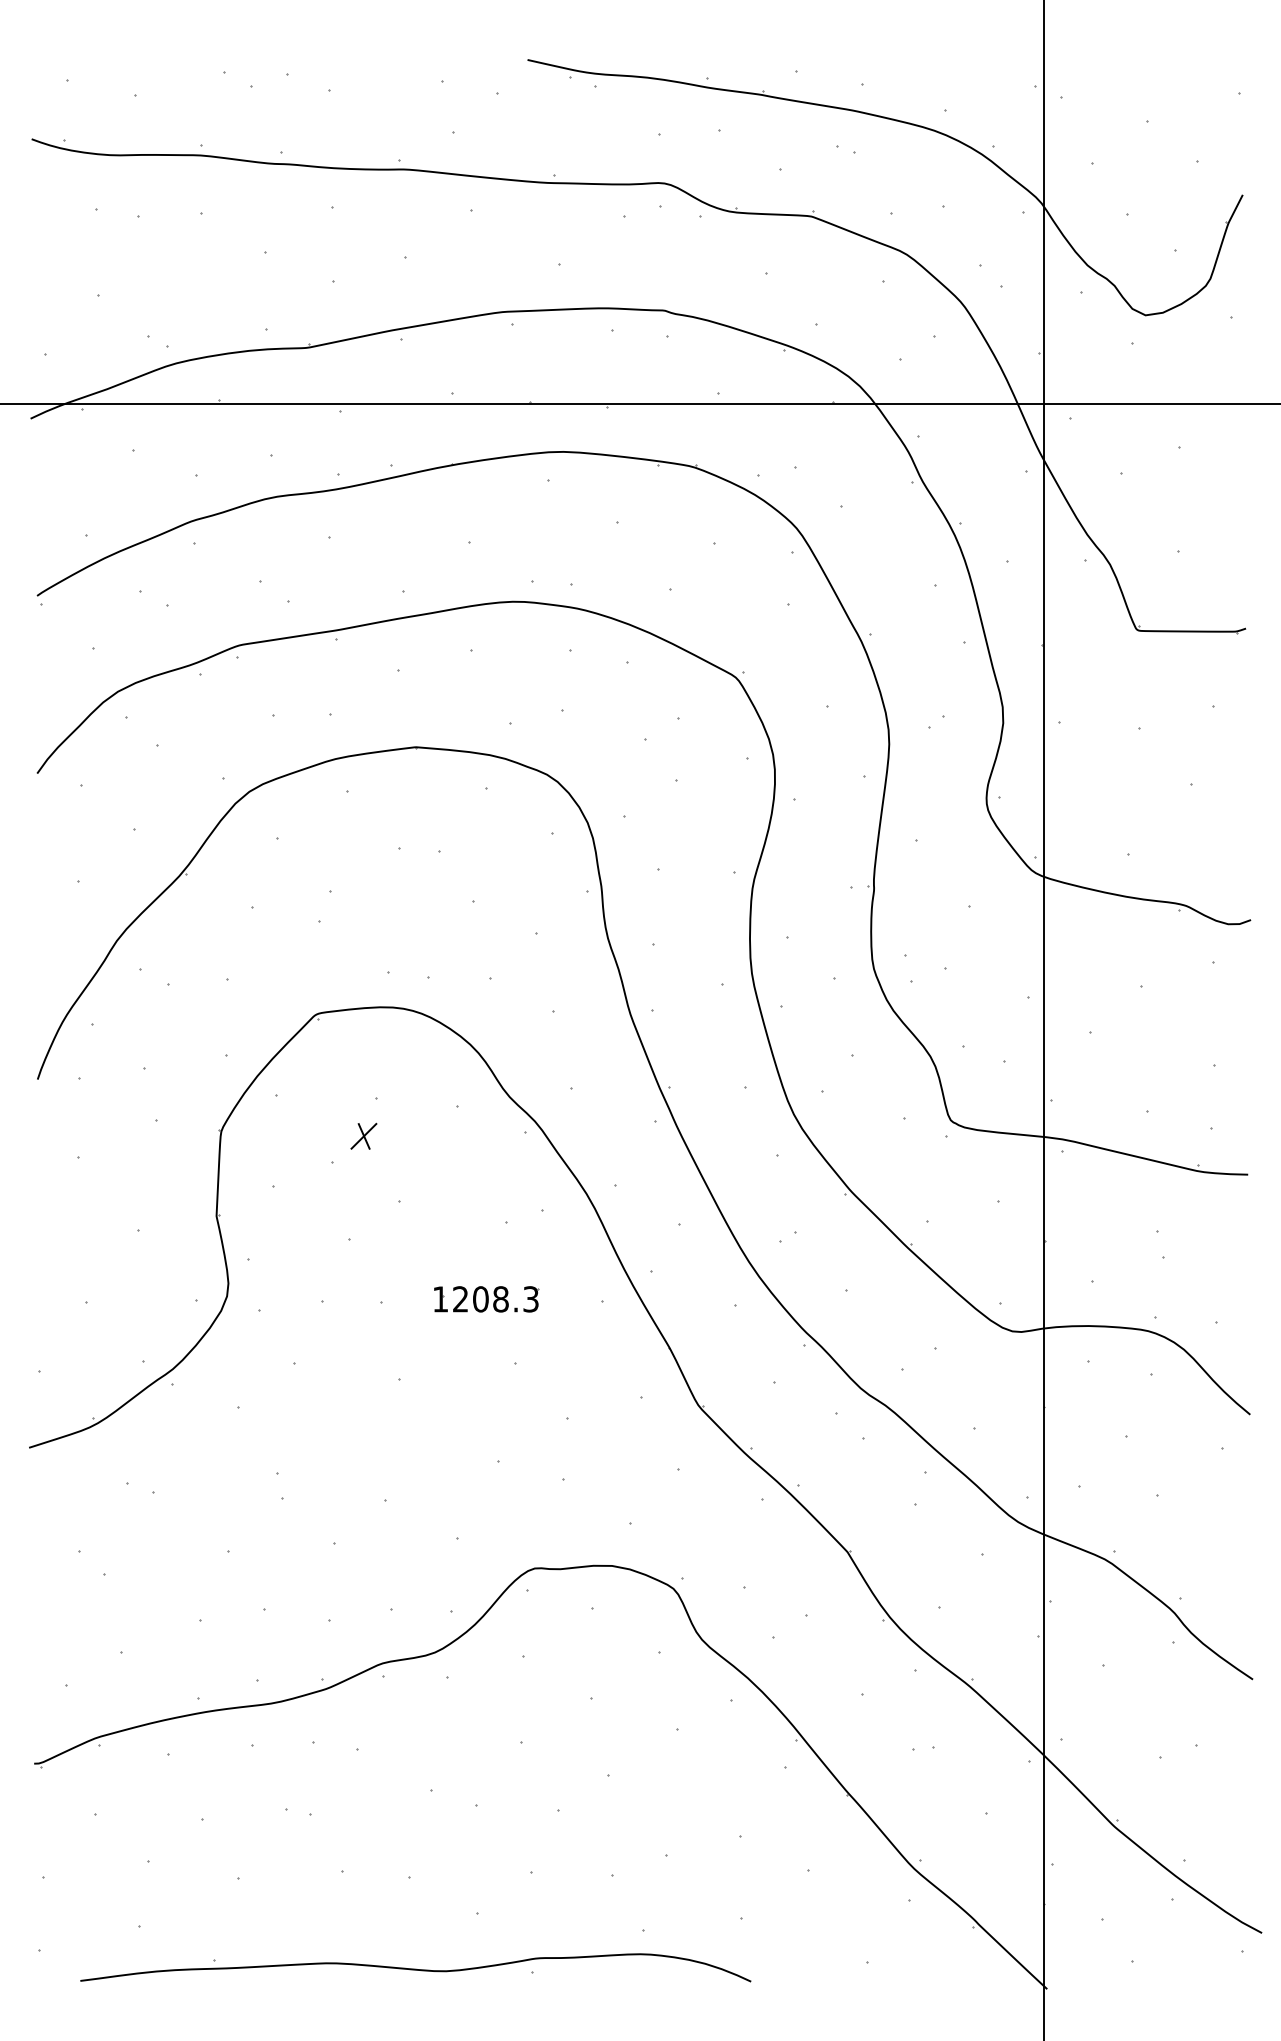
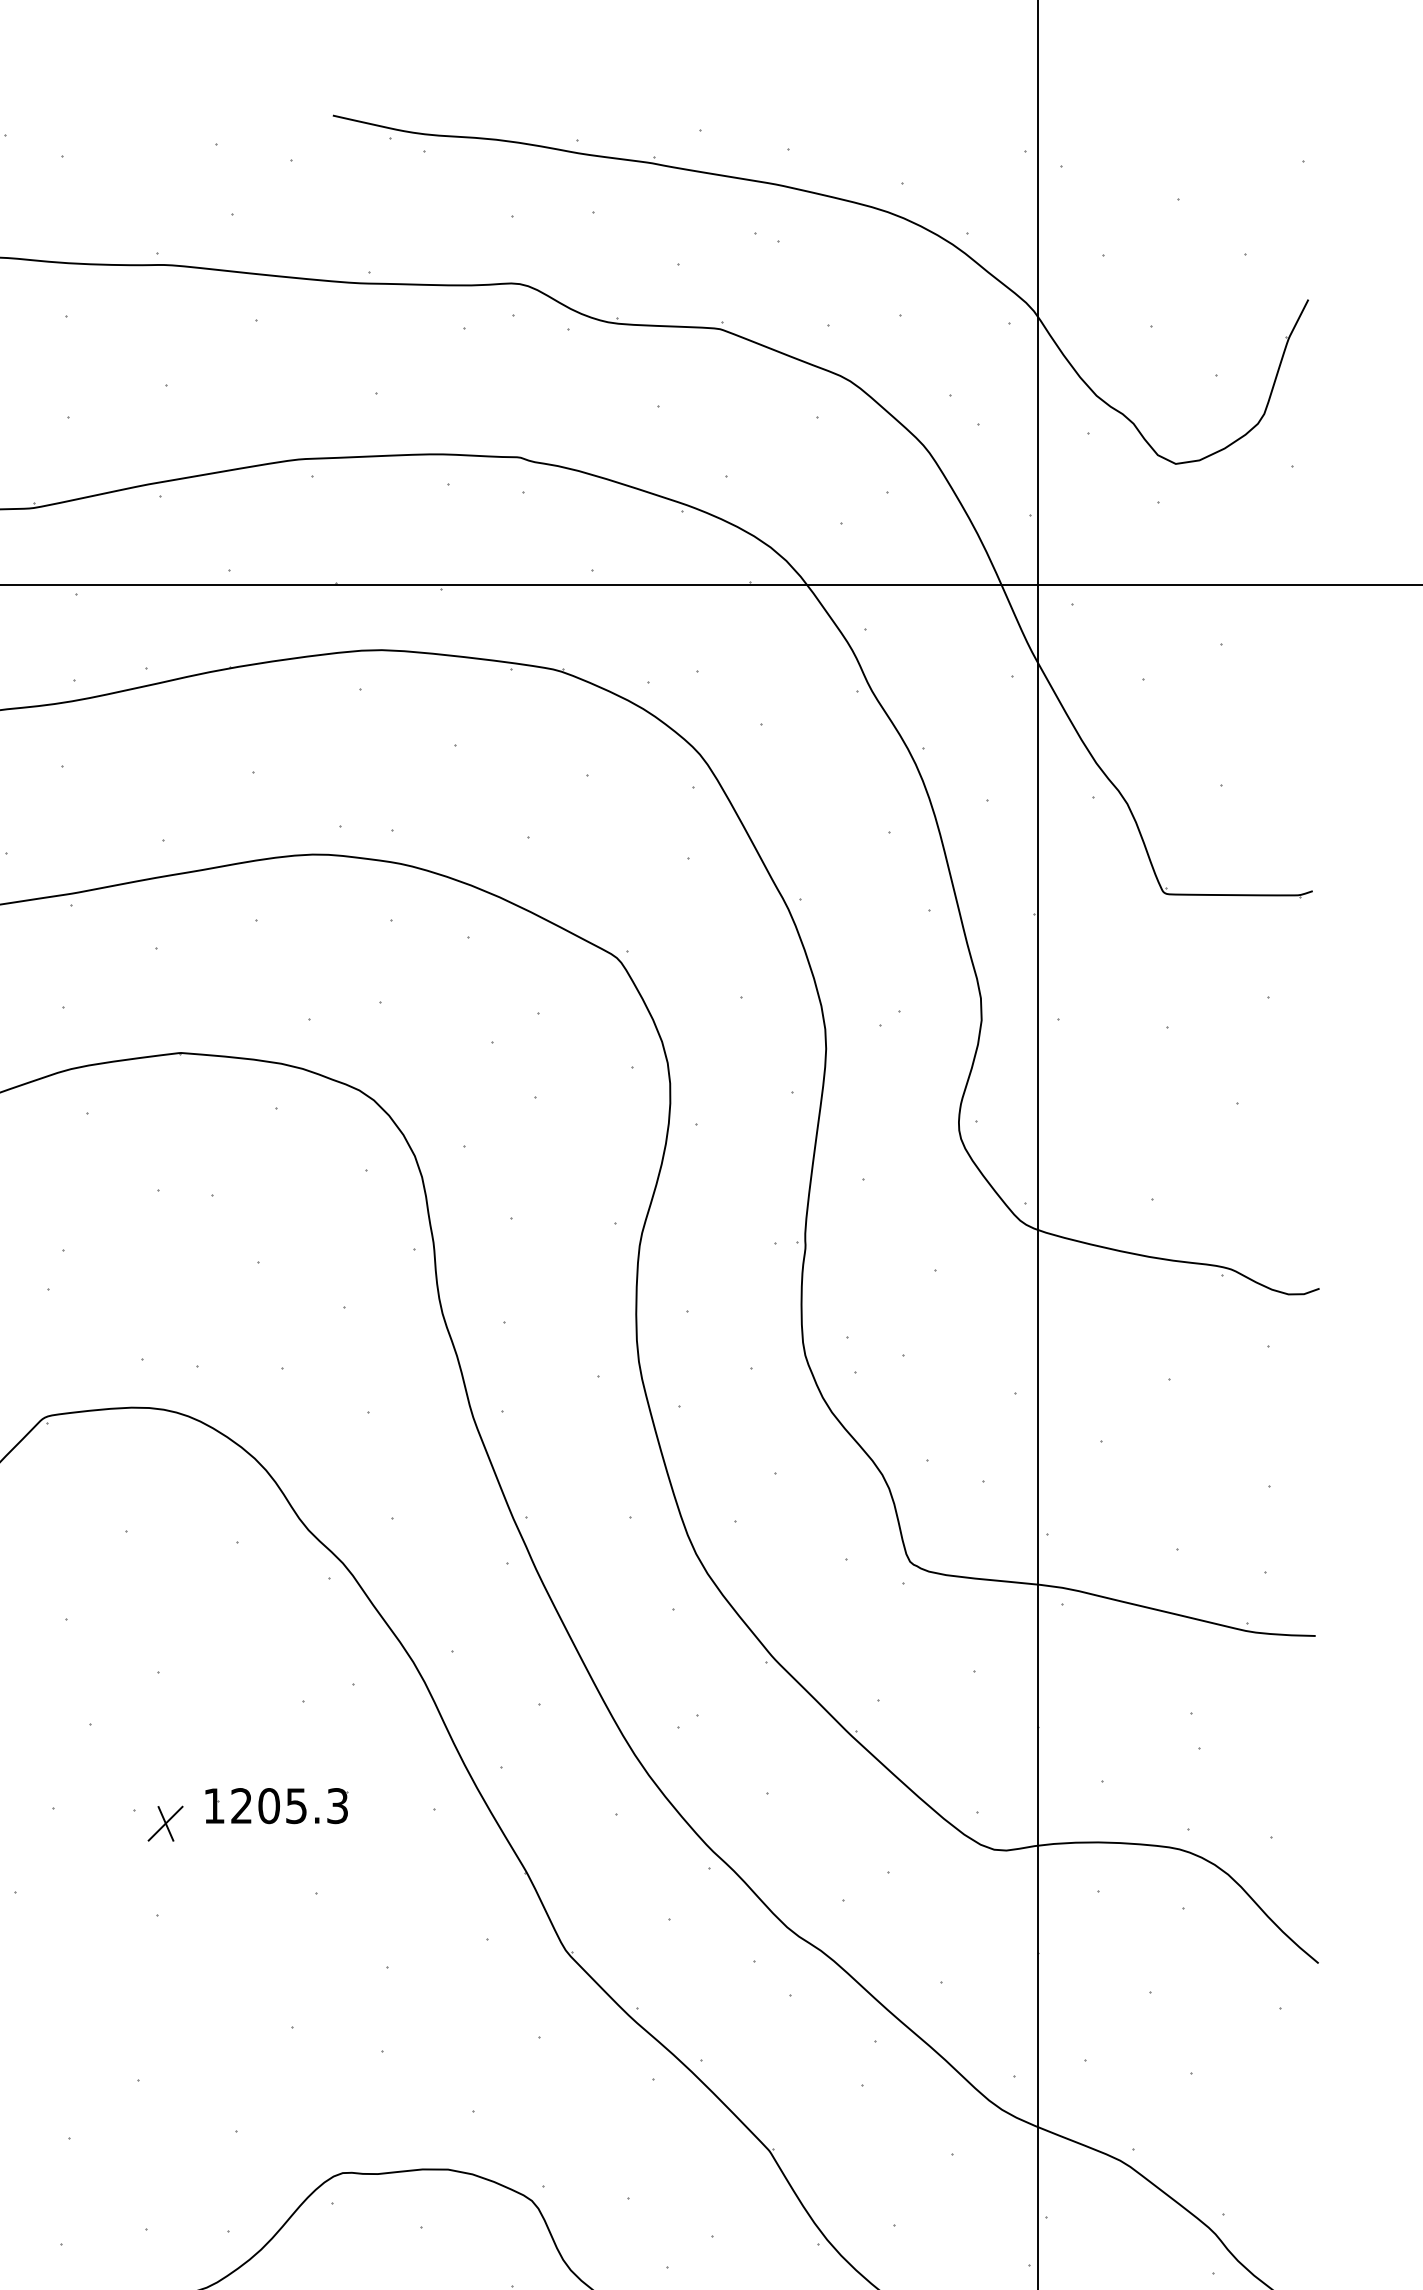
part: (363, 1135) -> (165, 1822), moved
text: (500, 1299) -> (295, 1806), 1208.3 -> 1205.3

